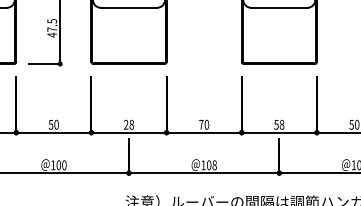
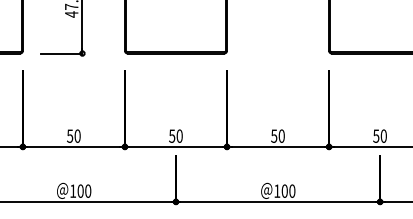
text: (128, 124) -> (175, 135), 28 -> 50
text: (201, 124) -> (274, 135), 70 -> 50
text: (281, 124) -> (383, 135), 58 -> 50
text: (214, 165) -> (292, 191), 108 -> 100

